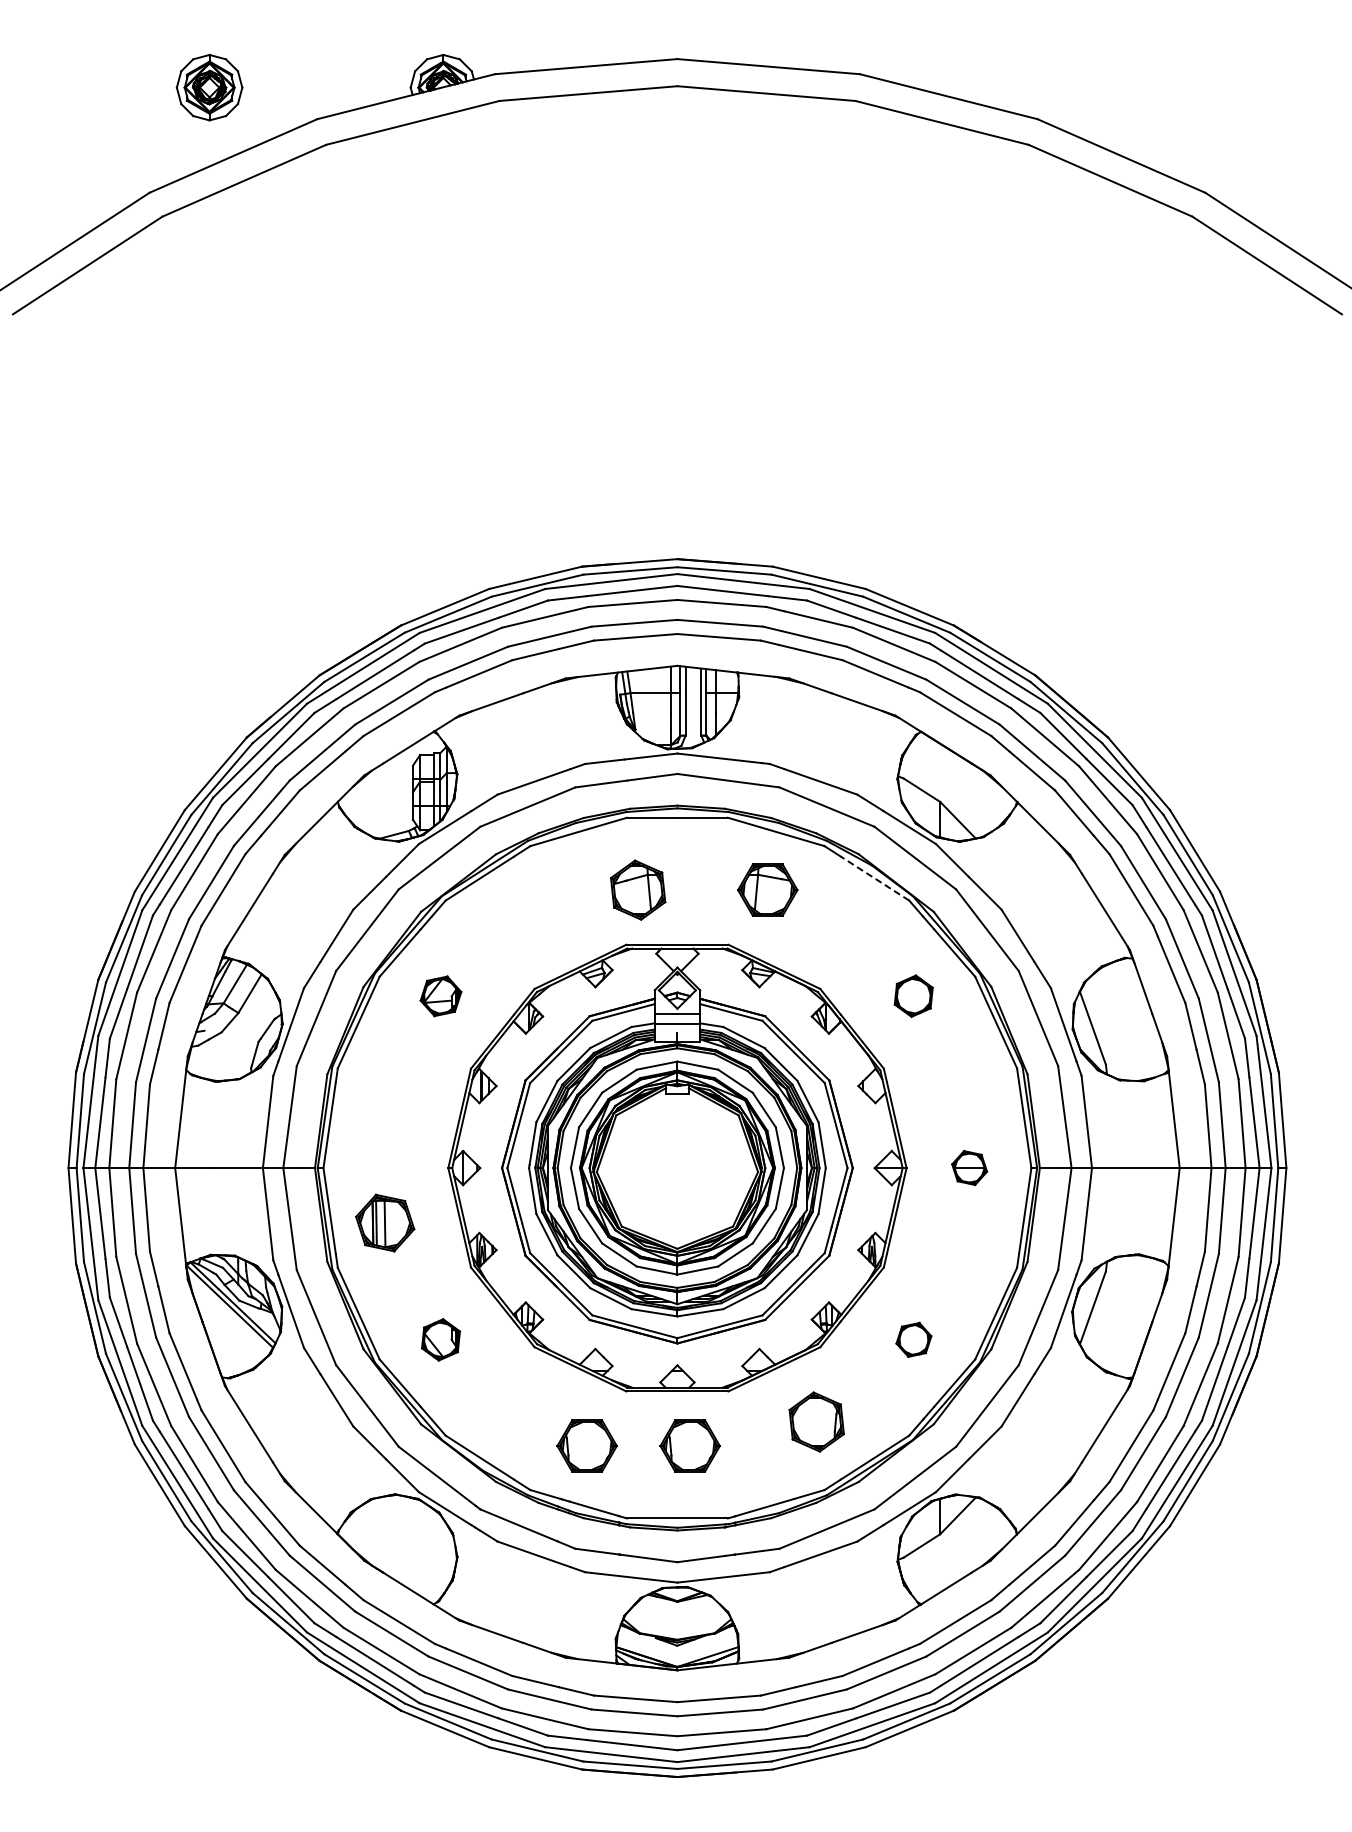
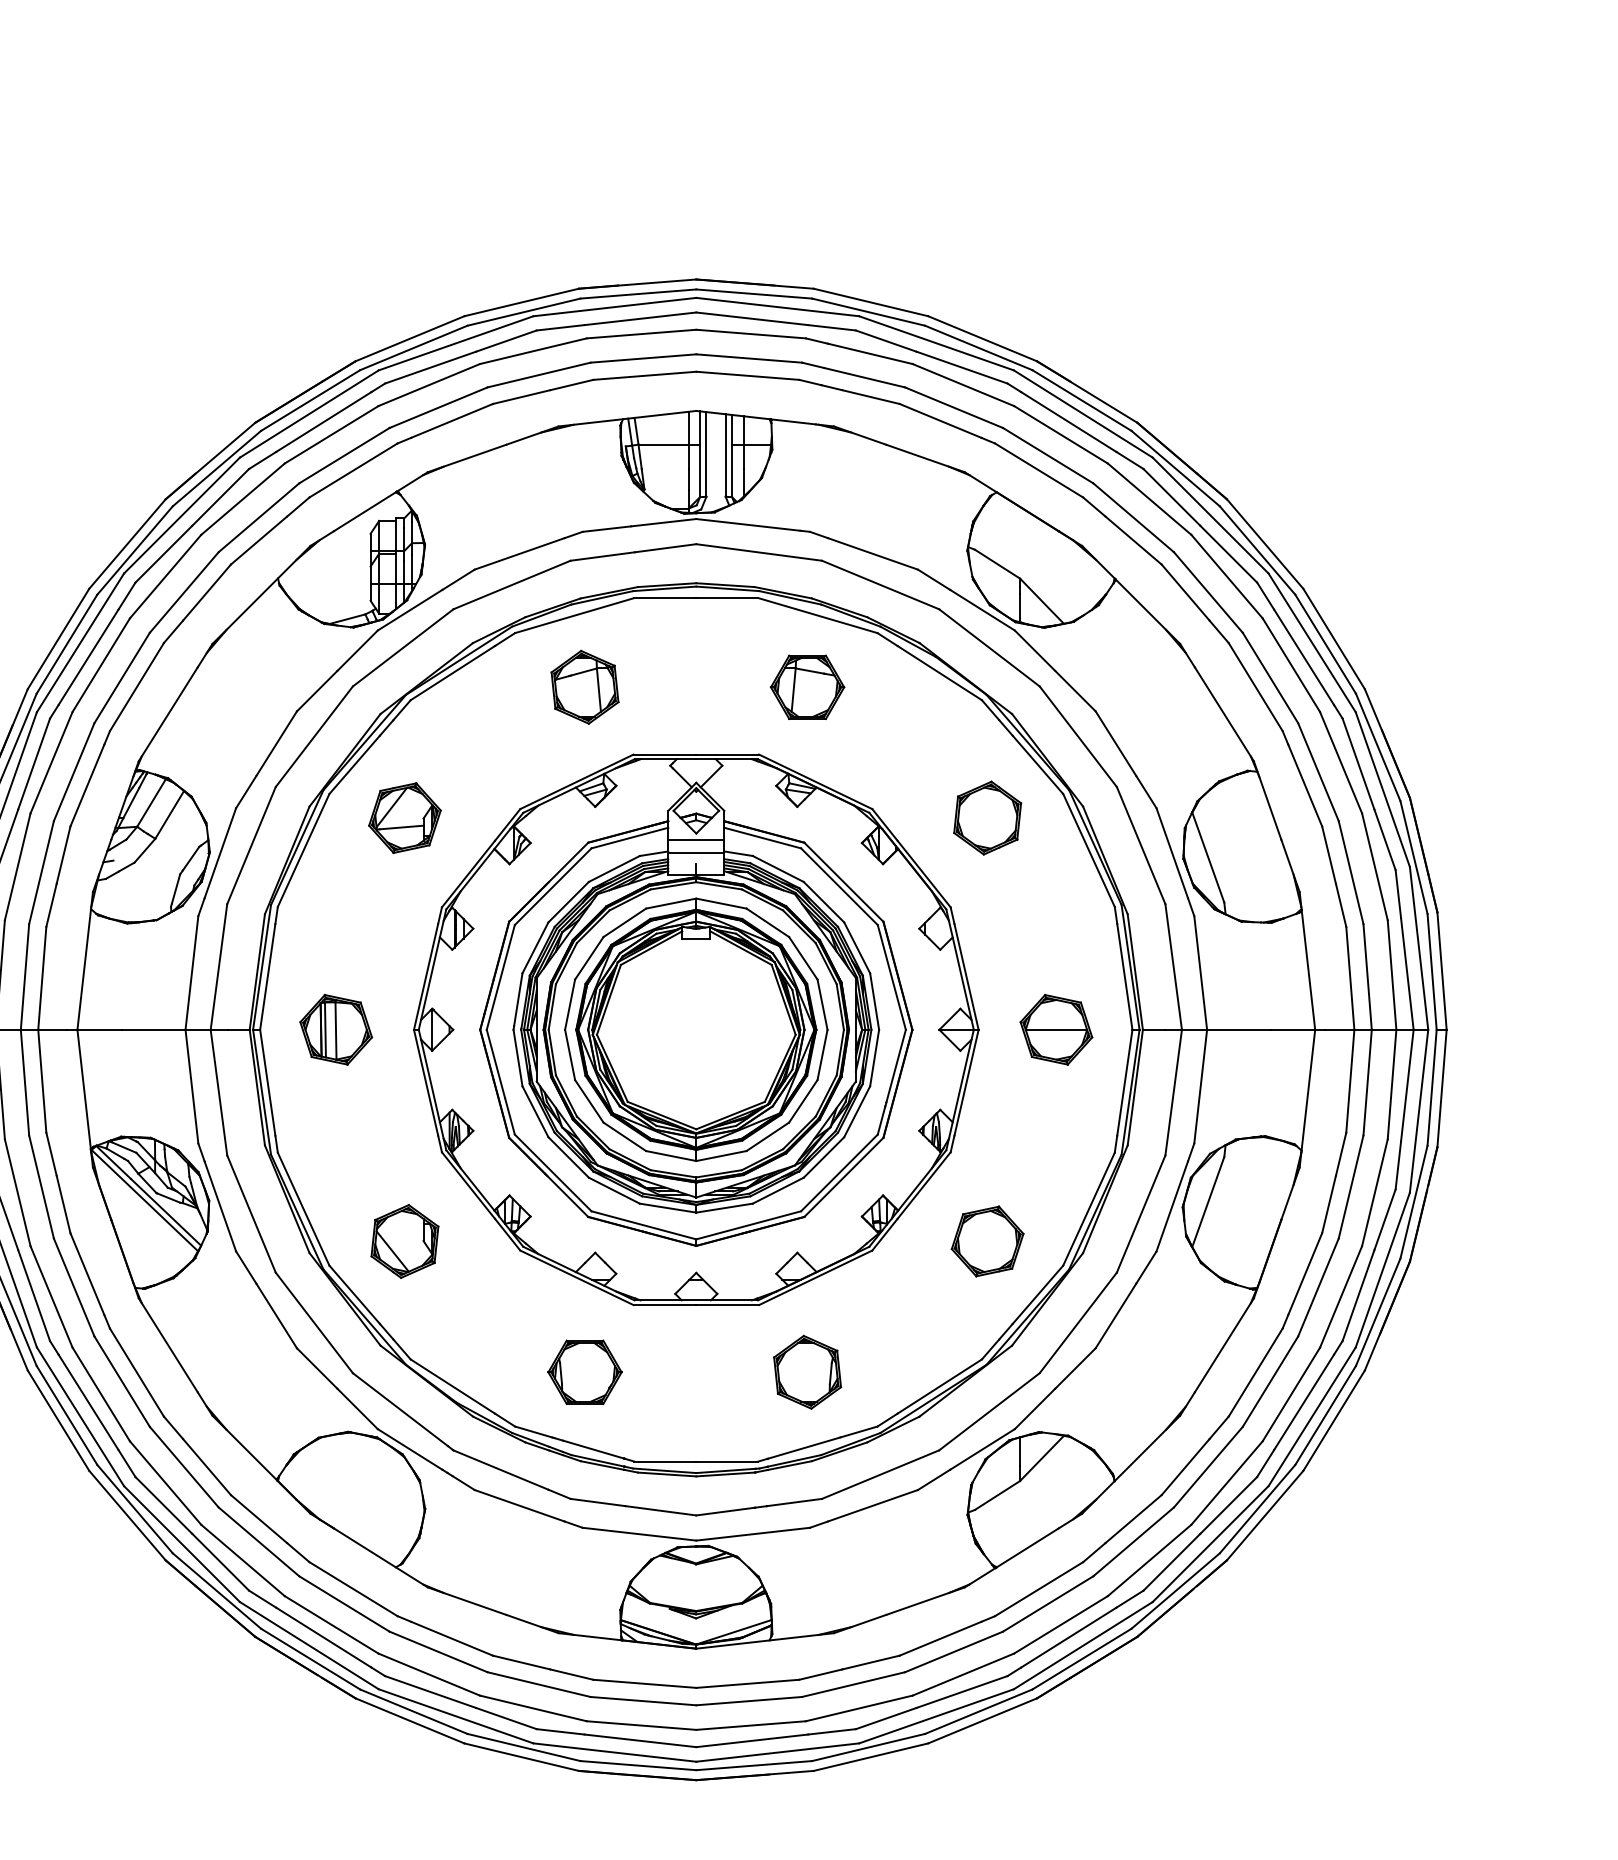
line: (875, 878) -> (940, 672), dashed -> solid
part: (638, 889) -> (585, 686), moved
part: (913, 995) -> (987, 817), size x1.43
part: (440, 996) -> (404, 818), size x1.43
part: (969, 1167) -> (1056, 1029), size x1.67
part: (385, 1222) -> (336, 1029), moved
part: (440, 1339) -> (404, 1241), size x1.43
part: (913, 1339) -> (987, 1241), size x1.67
part: (816, 1421) -> (807, 1371), moved
part: (689, 1445) -> (711, 1371), removed

